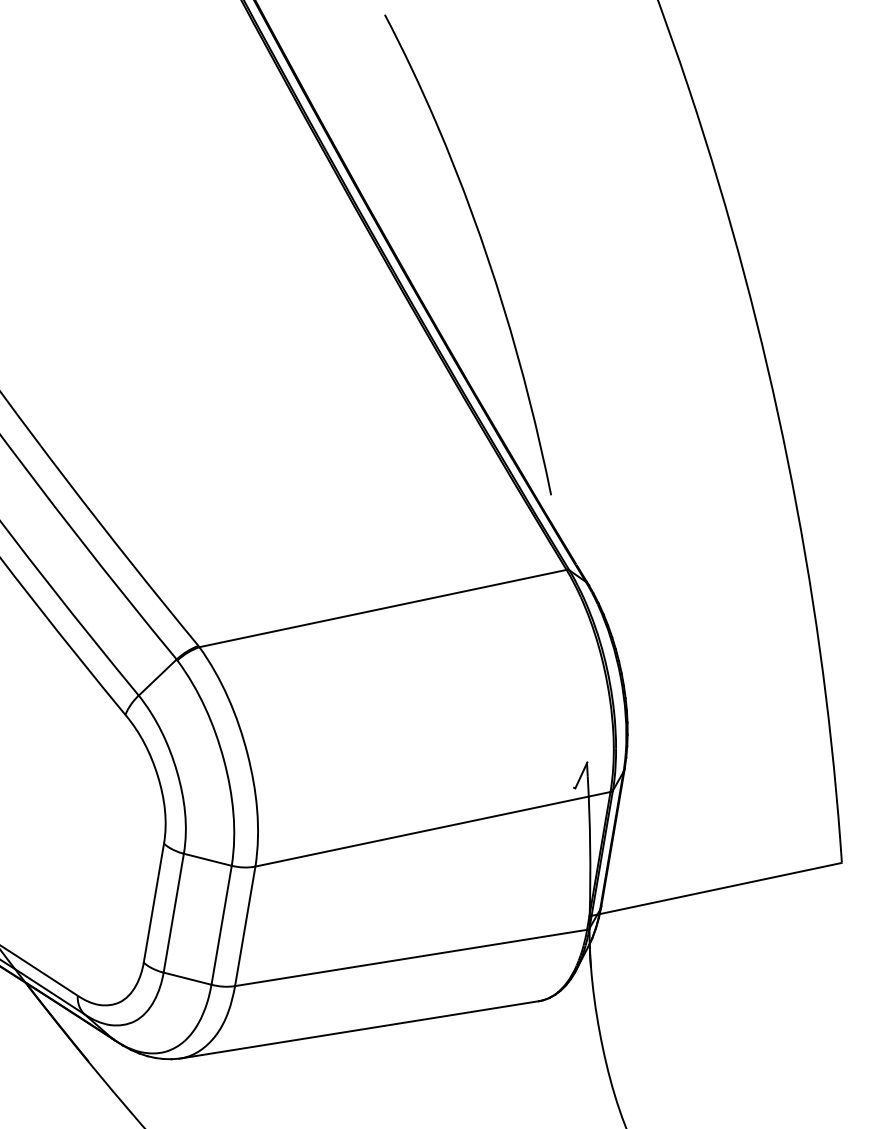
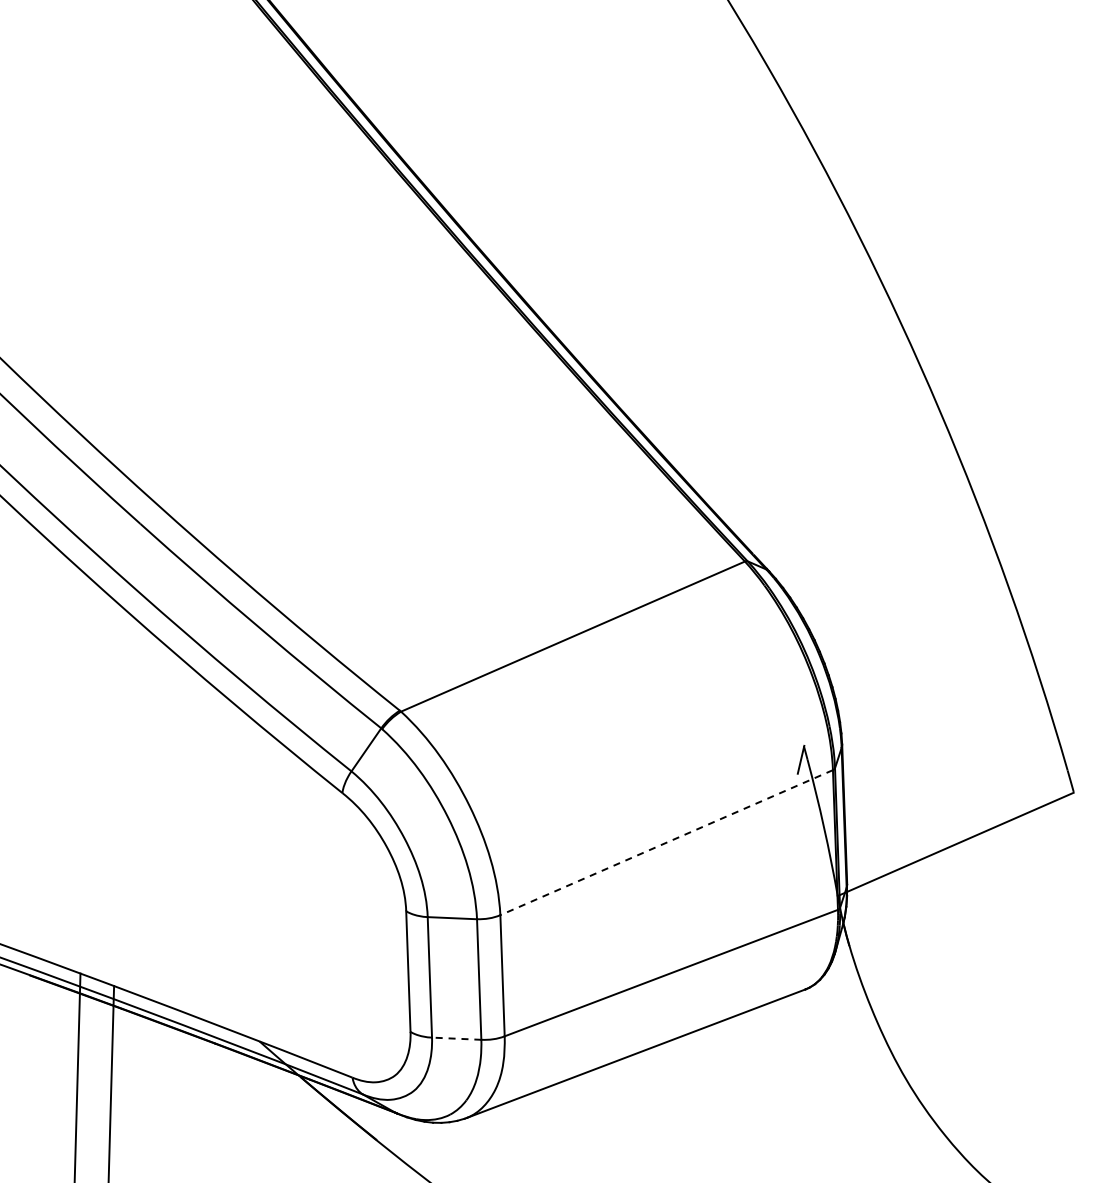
curve: (483, 249) -> (598, 264), removed
line: (432, 829) -> (666, 842), solid -> dashed
line: (187, 978) -> (456, 1038), solid -> dashed

